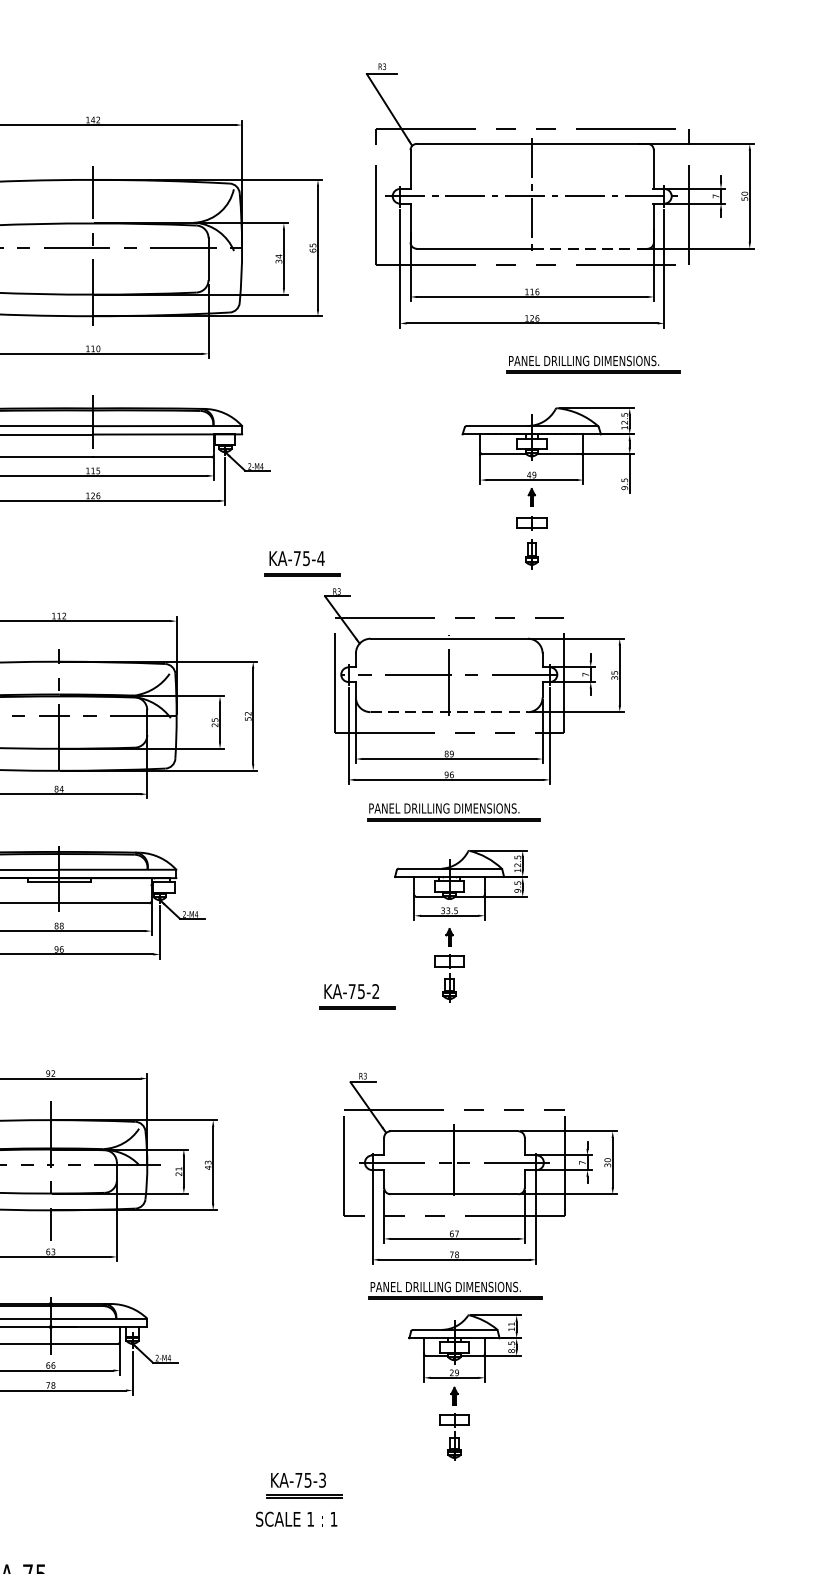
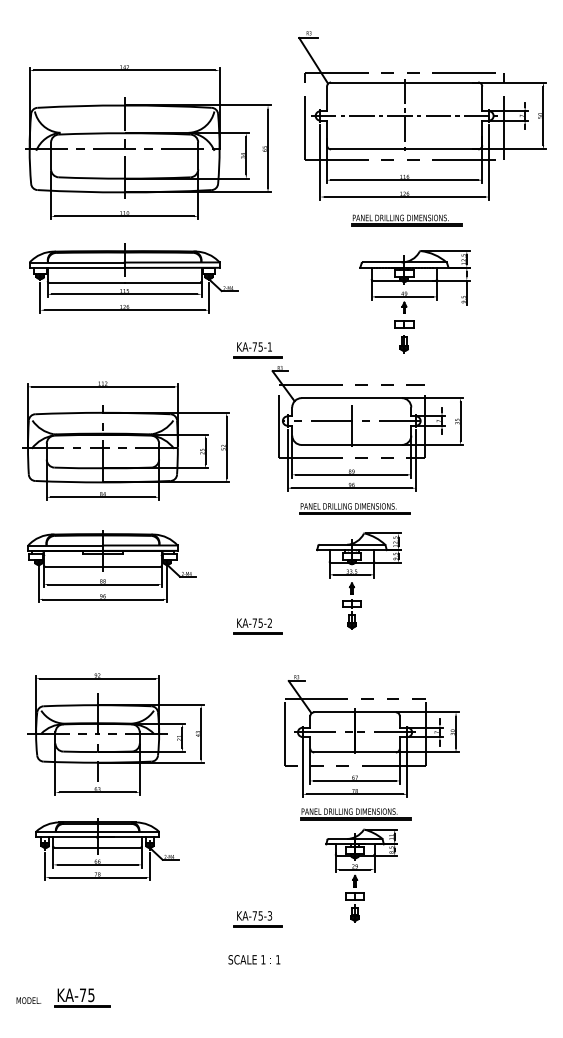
line: (589, 248) -> (441, 149), dashed -> solid
part: (593, 364) -> (406, 220), moved
text: (320, 557) -> (269, 346), KA-75-4 -> KA-75-1
line: (450, 711) -> (352, 444), dashed -> solid
part: (356, 996) -> (257, 626), moved
part: (303, 1485) -> (257, 919), moved

